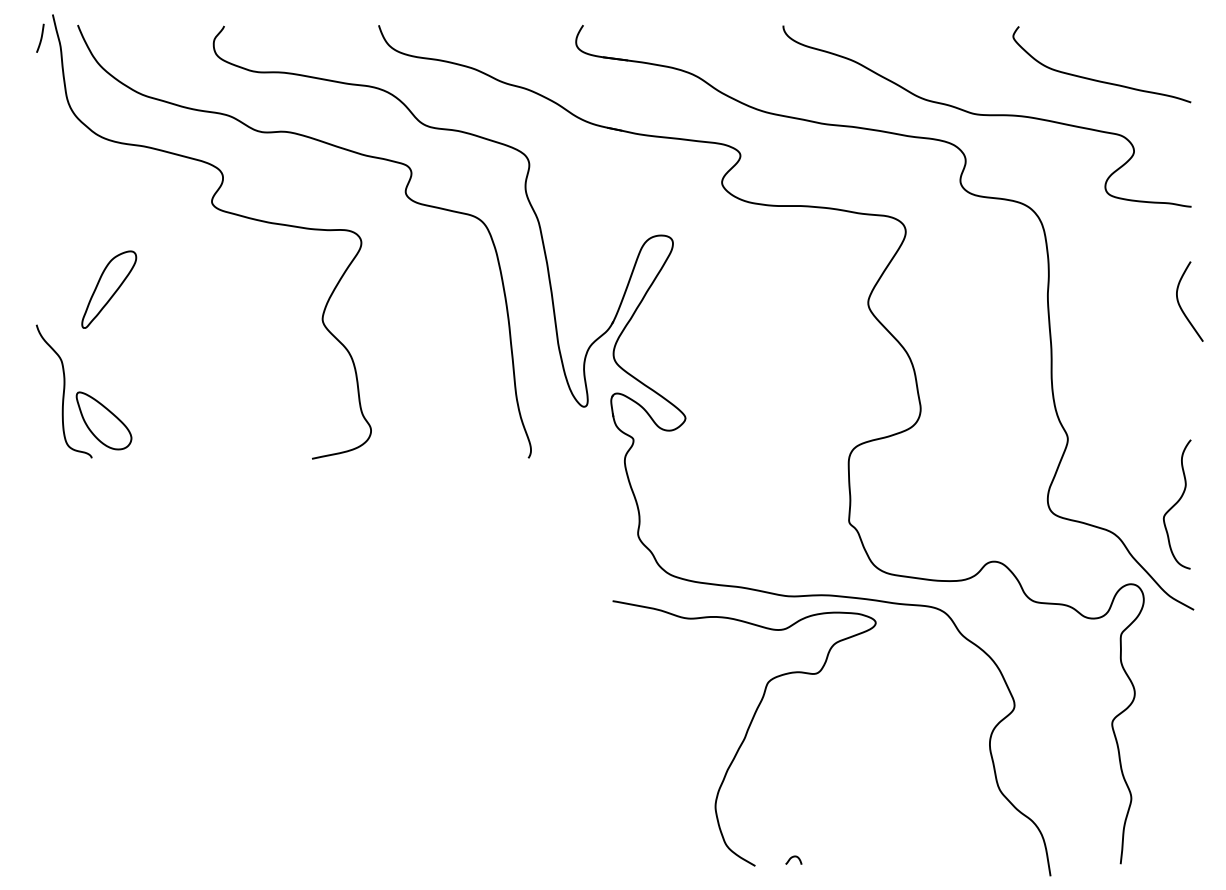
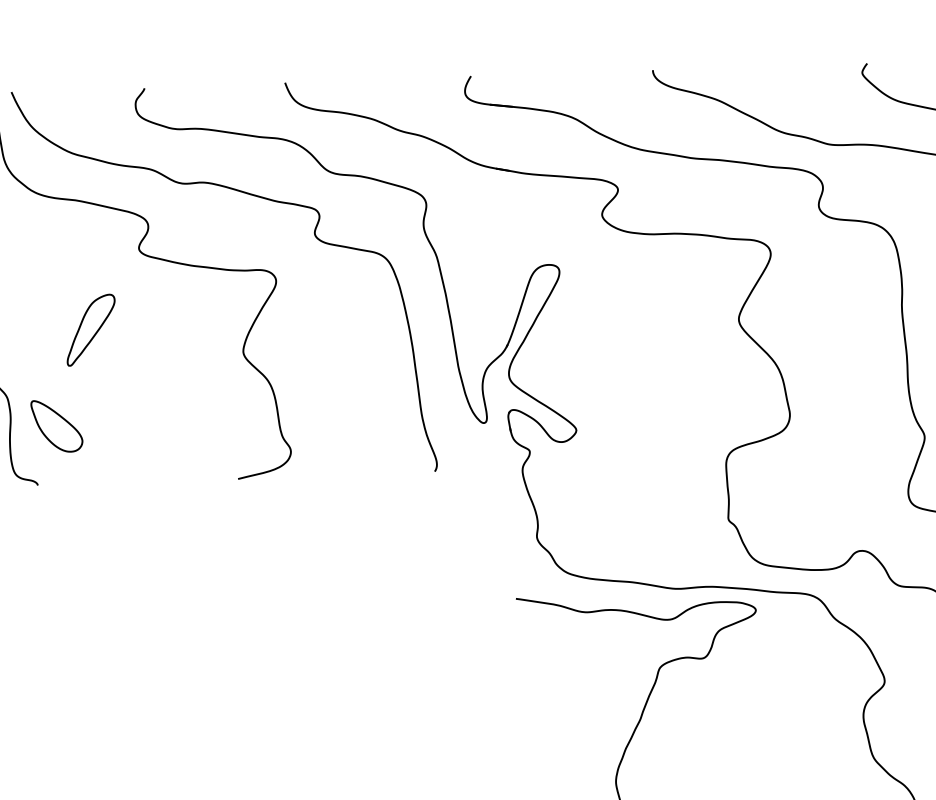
part: (109, 289) -> (91, 330), moved
part: (103, 420) -> (56, 425), moved

